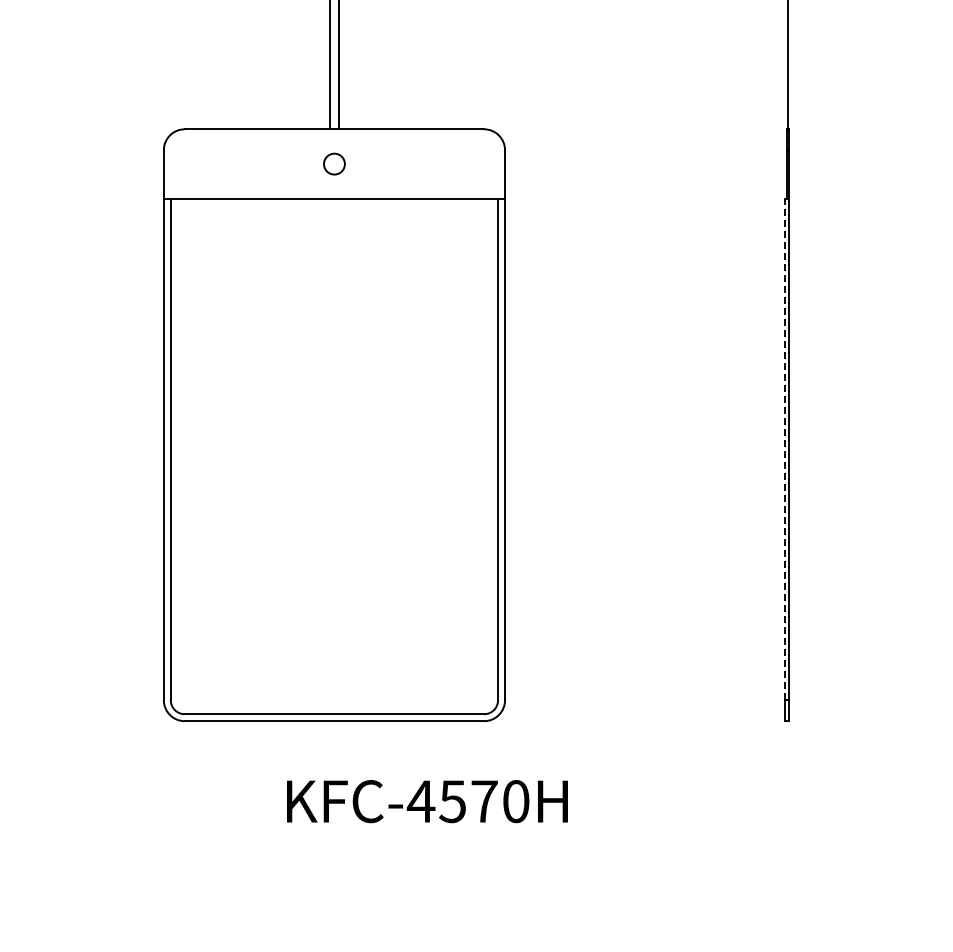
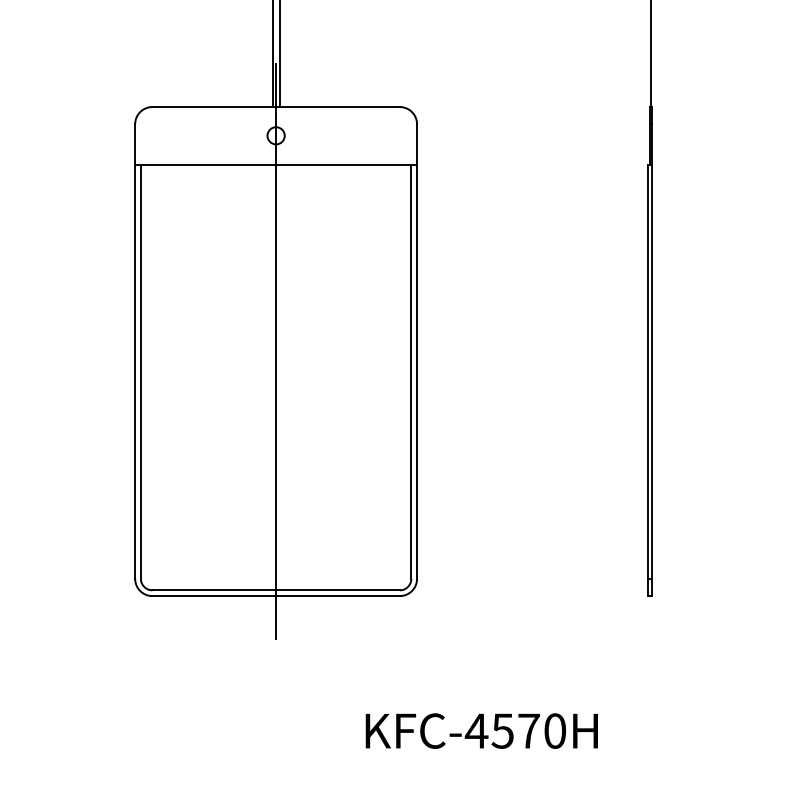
line: (334, 425) -> (276, 351), added
line: (784, 449) -> (648, 371), dashed -> solid
text: (427, 801) -> (481, 731), moved

